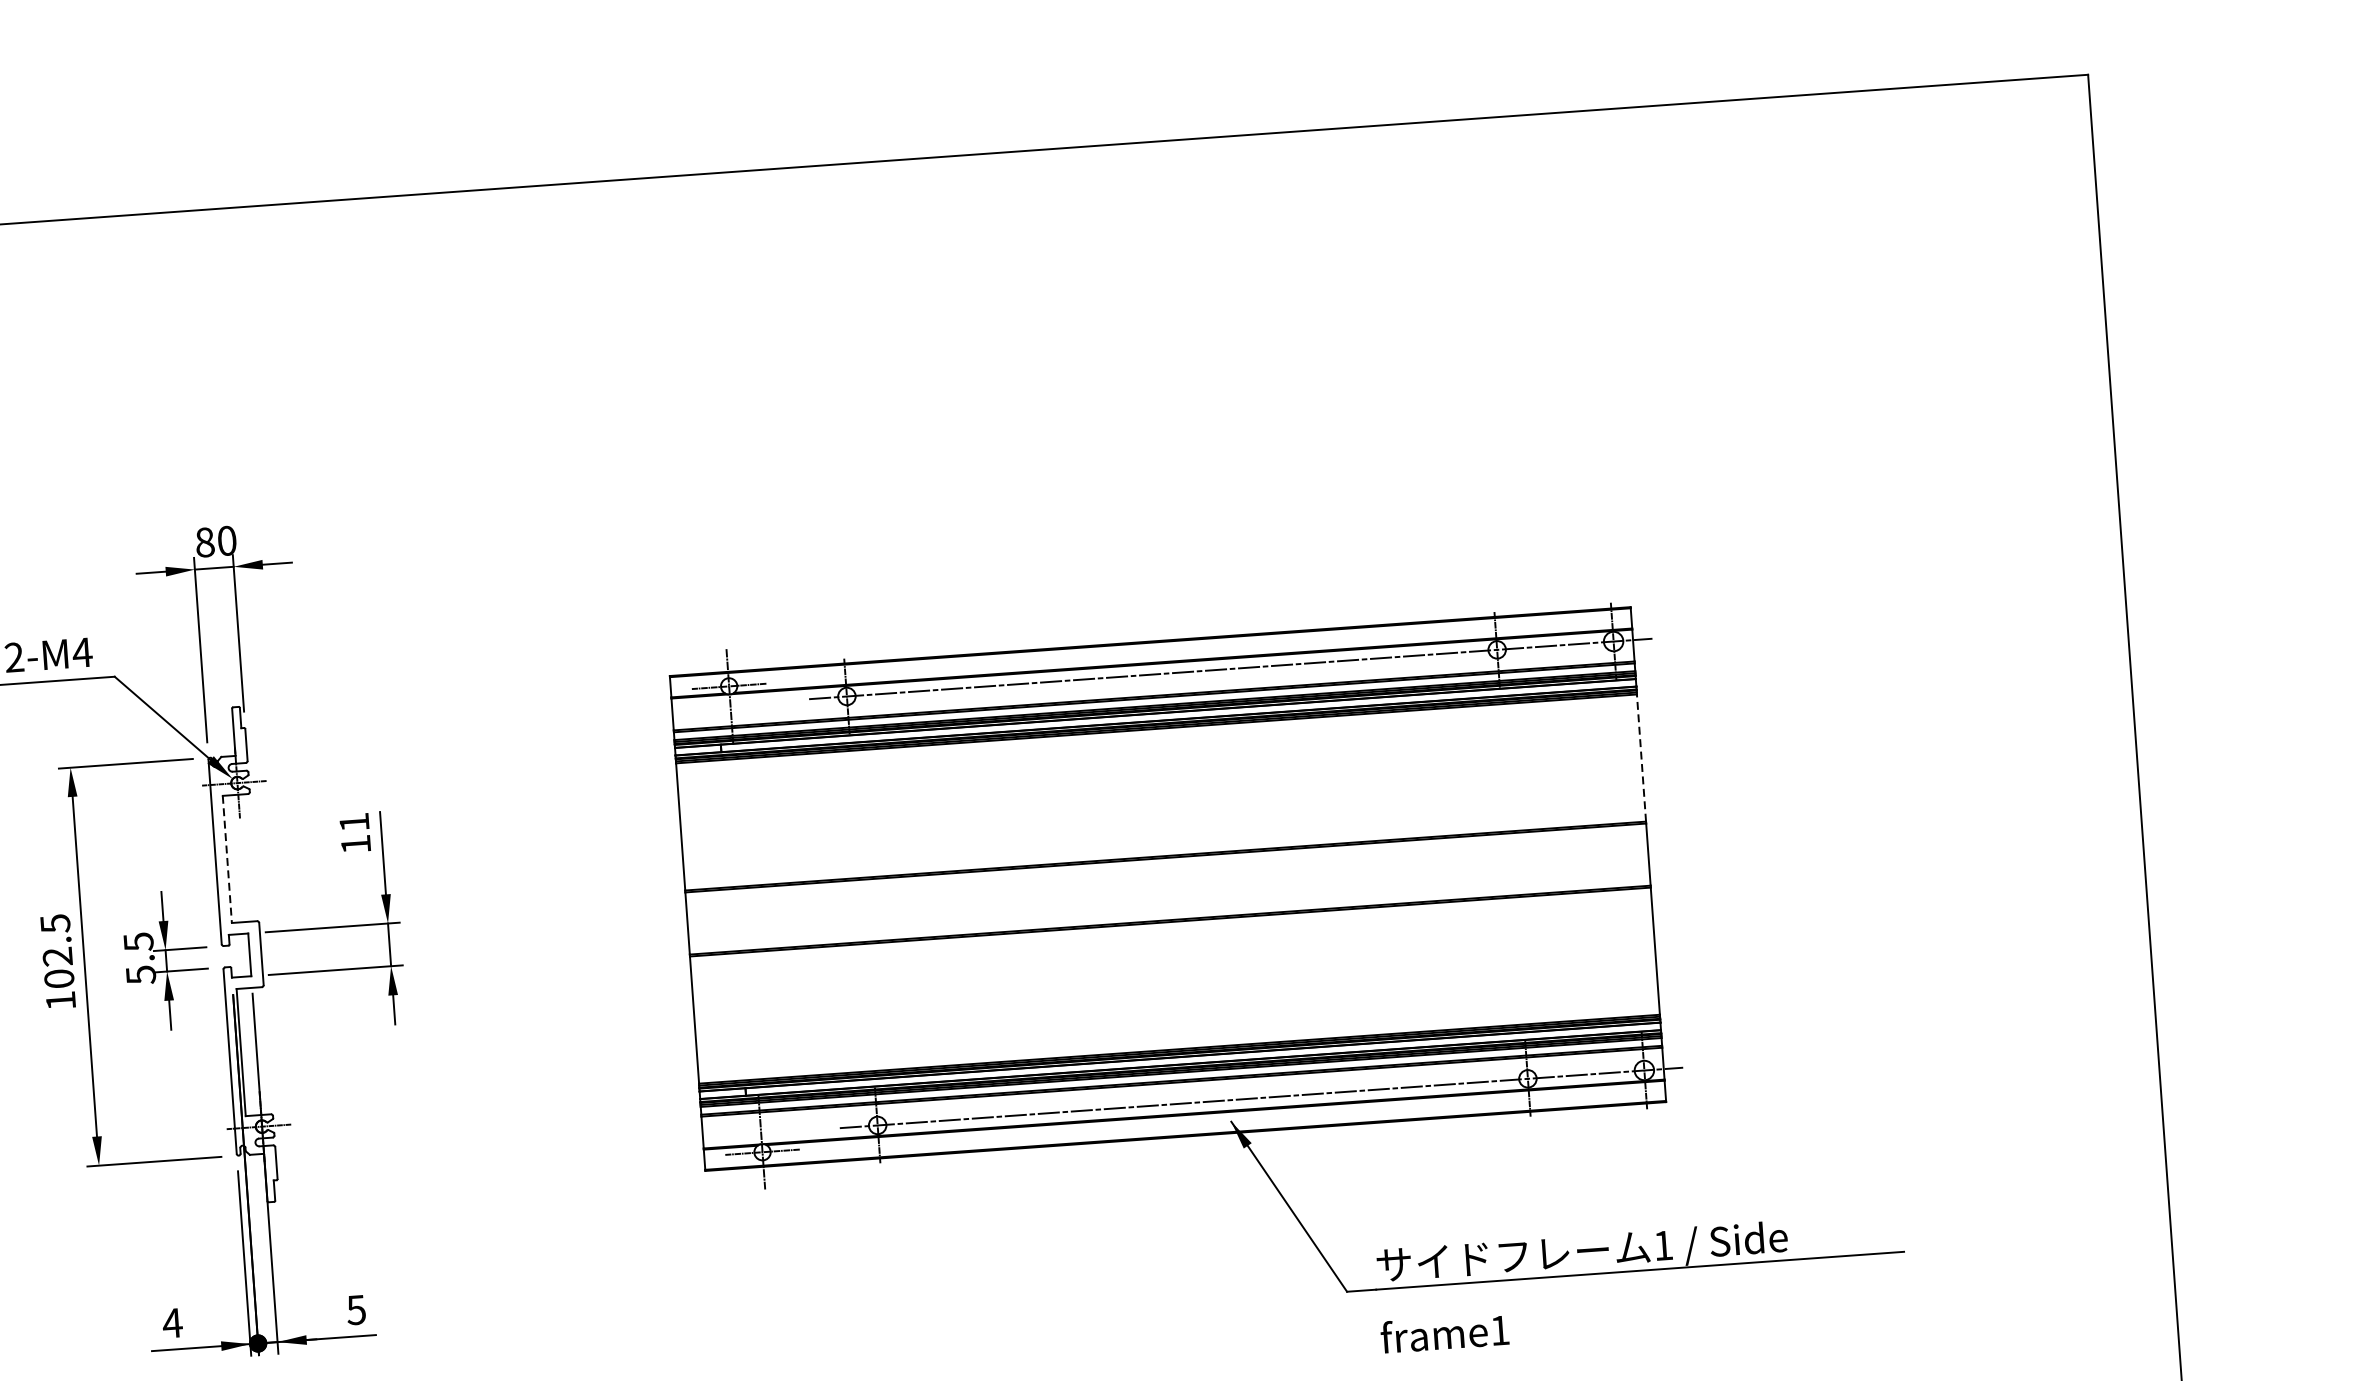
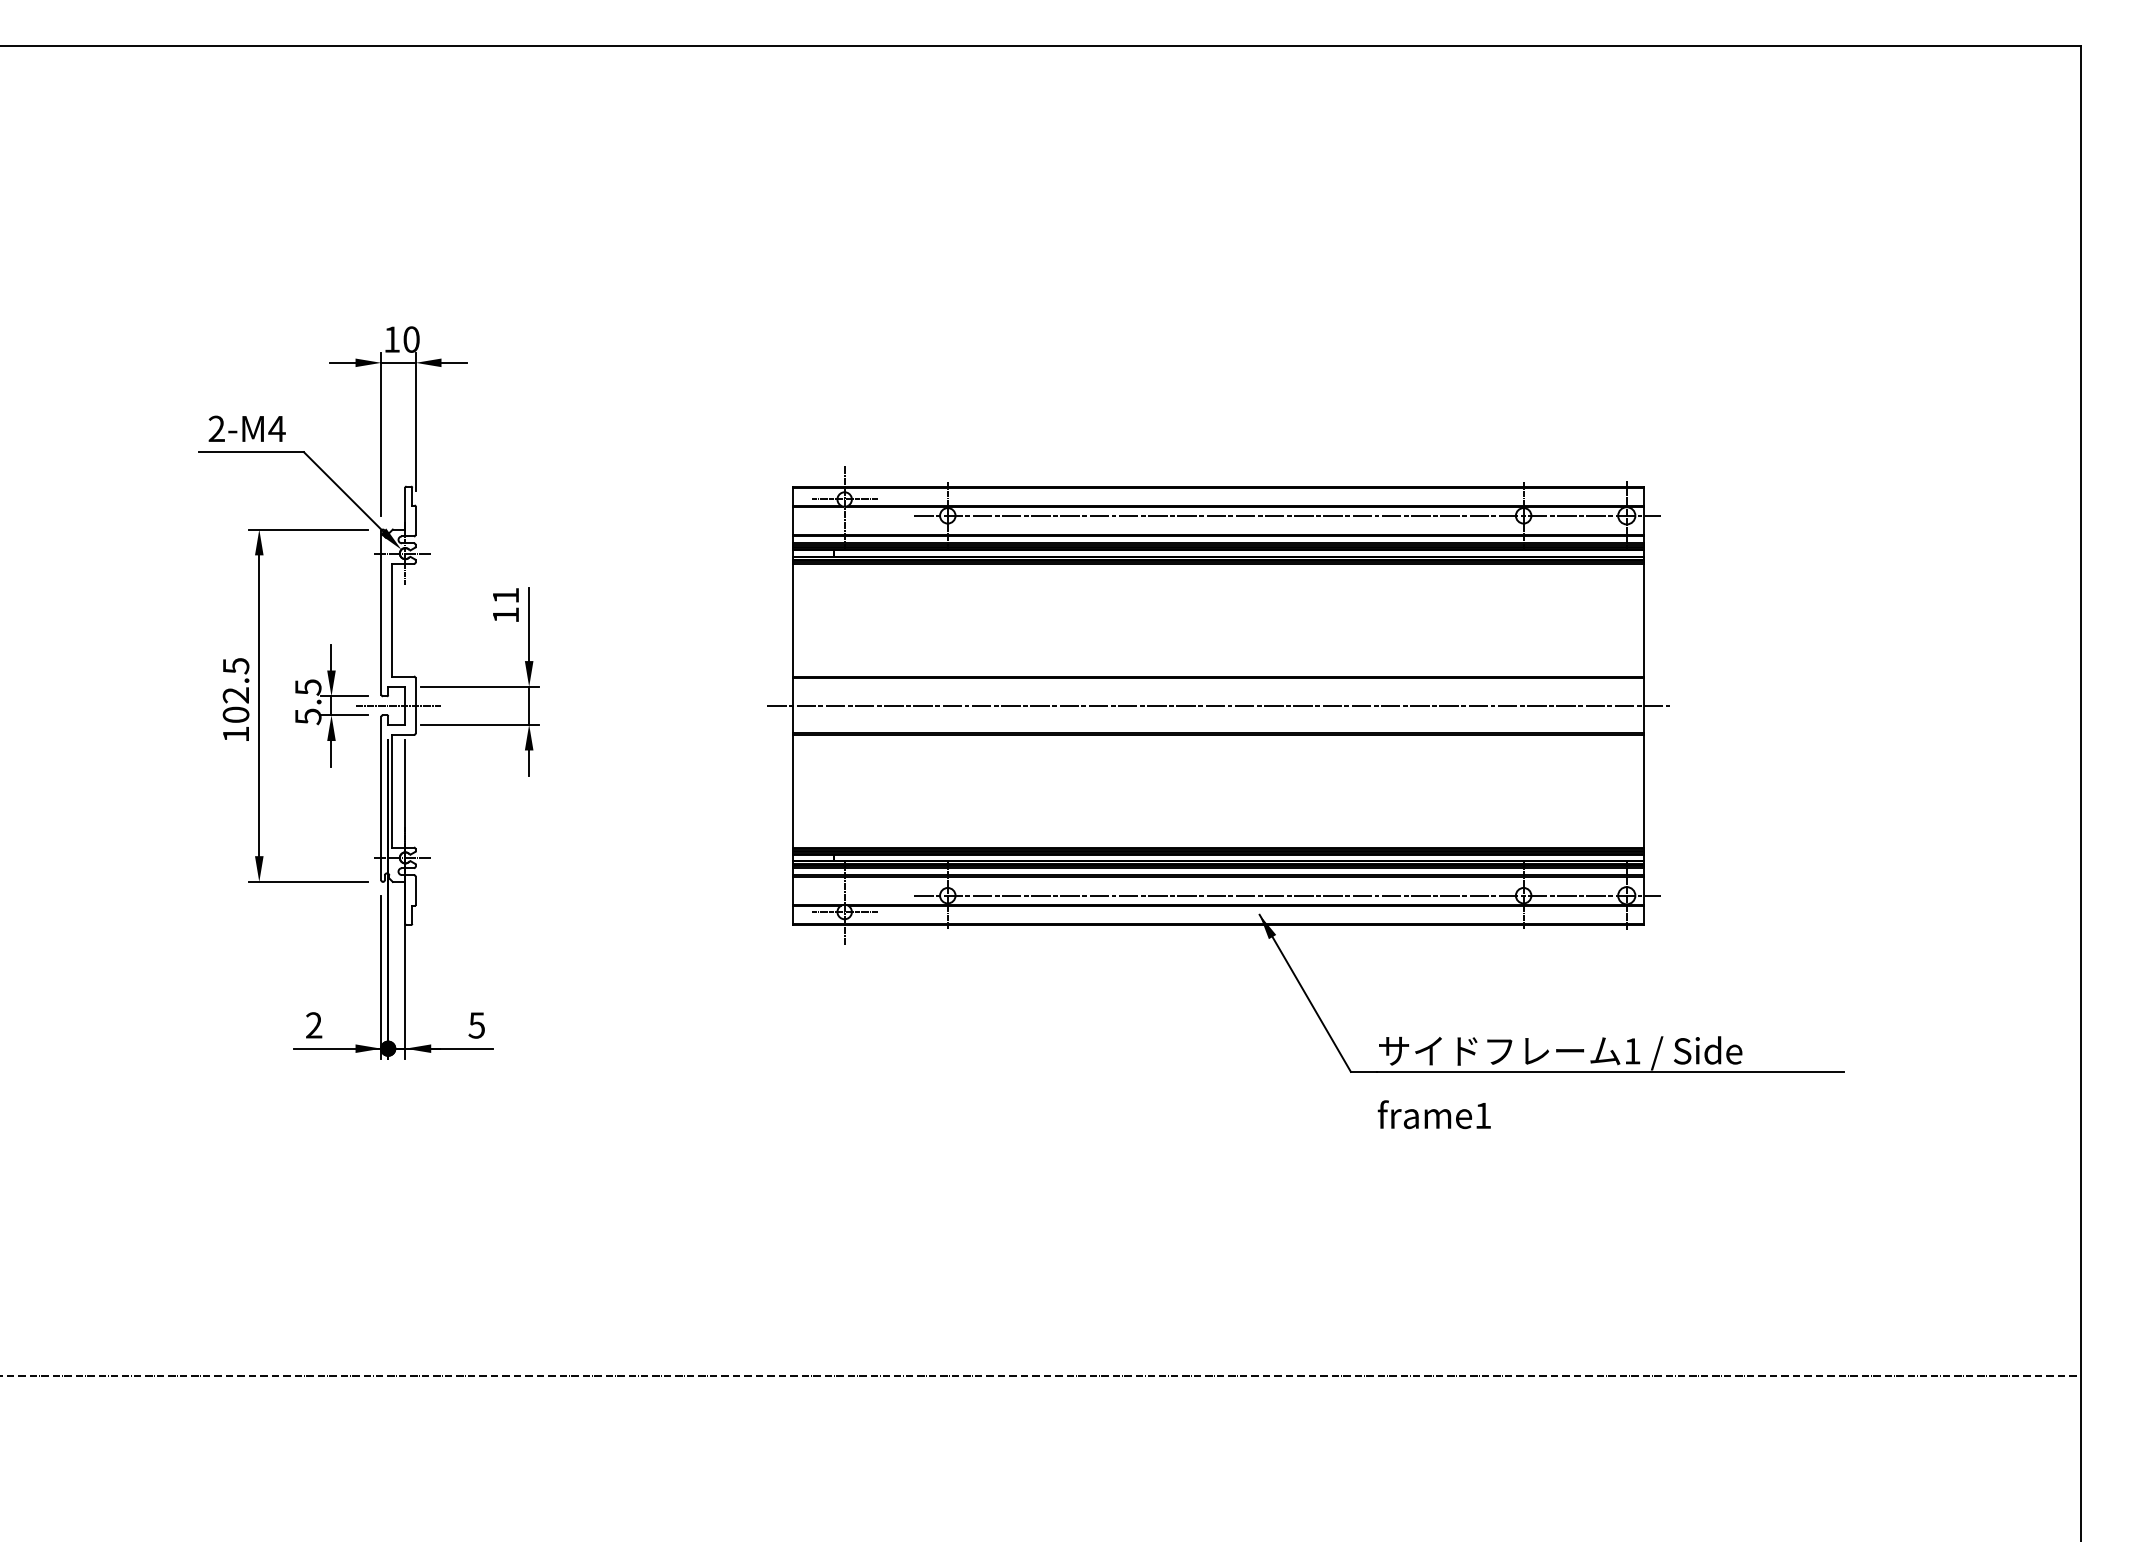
text: (205, 542) -> (392, 339), 80 -> 10
line: (1640, 757) -> (1643, 619), dashed -> solid
line: (227, 859) -> (391, 620), dashed -> solid
line: (1167, 888) -> (1218, 705), added
line: (241, 955) -> (398, 705), added
text: (171, 1323) -> (313, 1025), 4 -> 2

